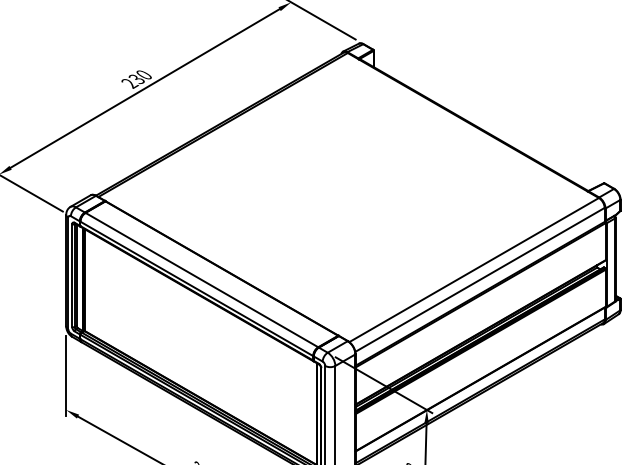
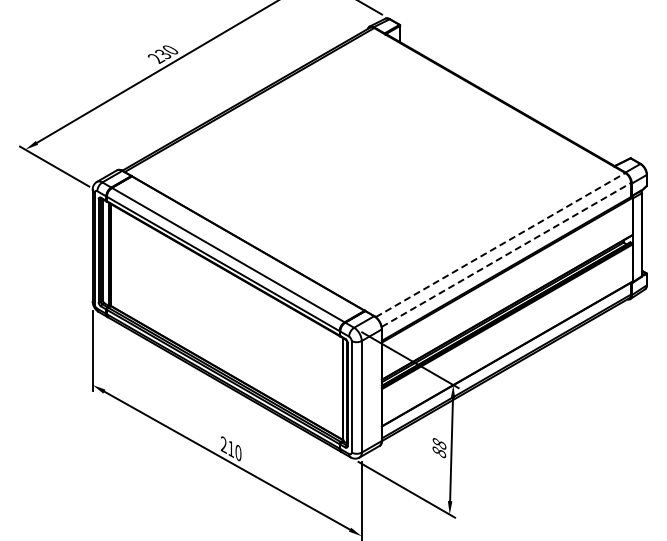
line: (474, 269) -> (500, 244), solid -> dashed
line: (480, 279) -> (506, 254), solid -> dashed

